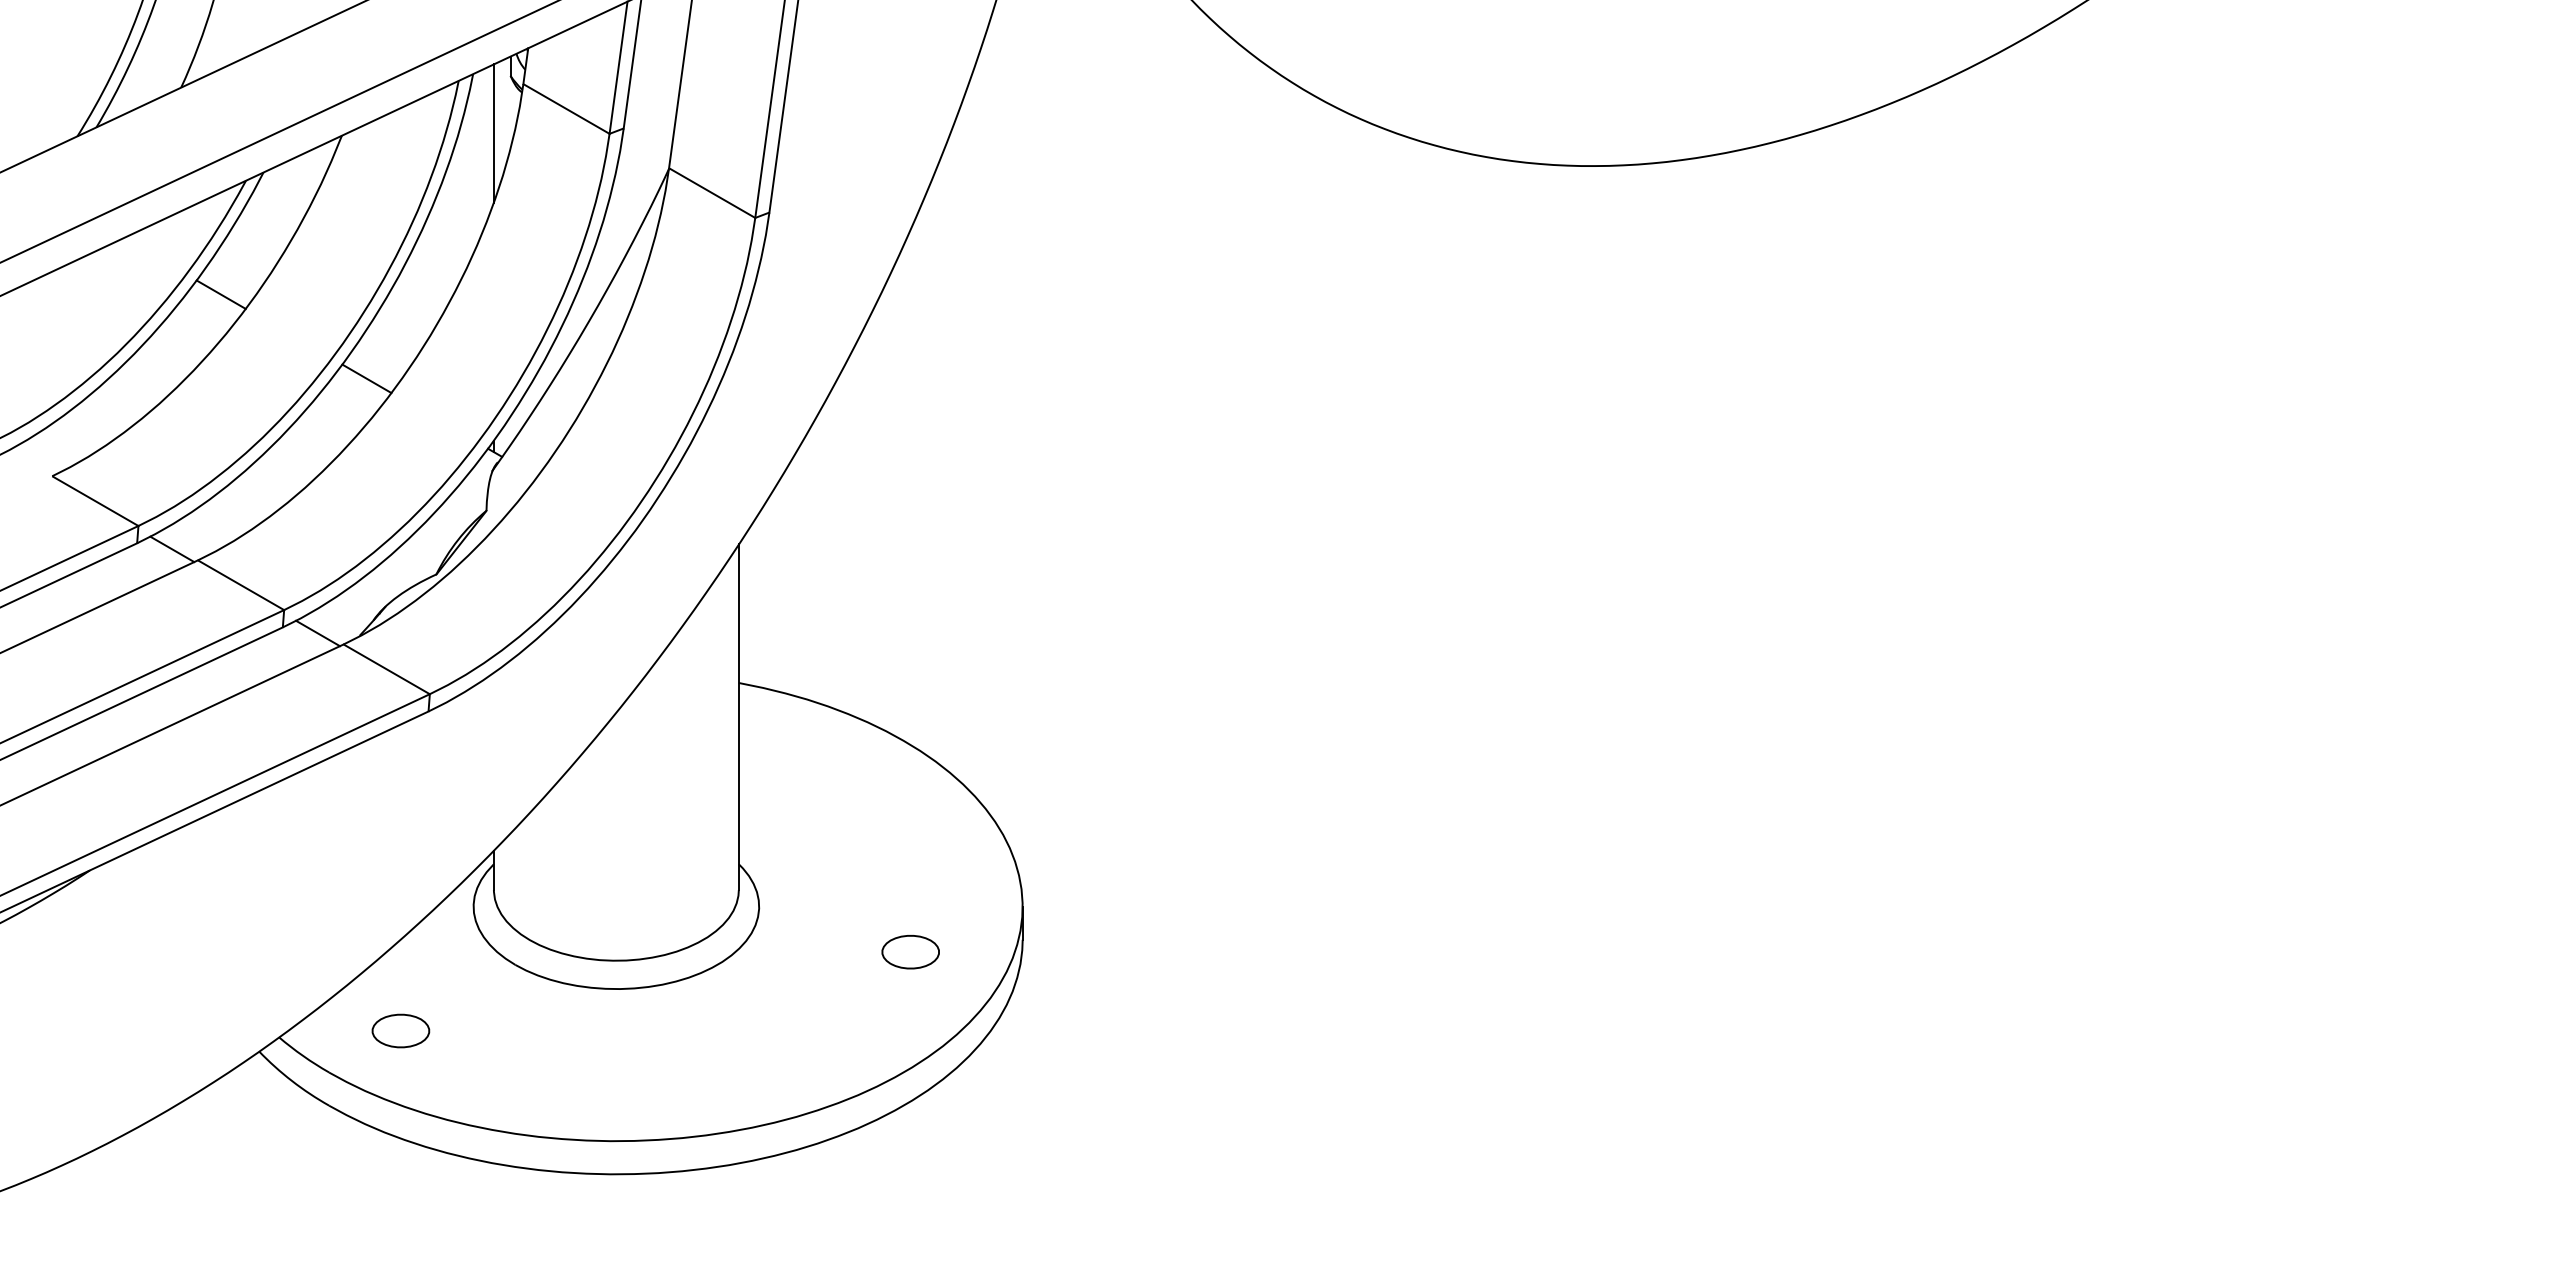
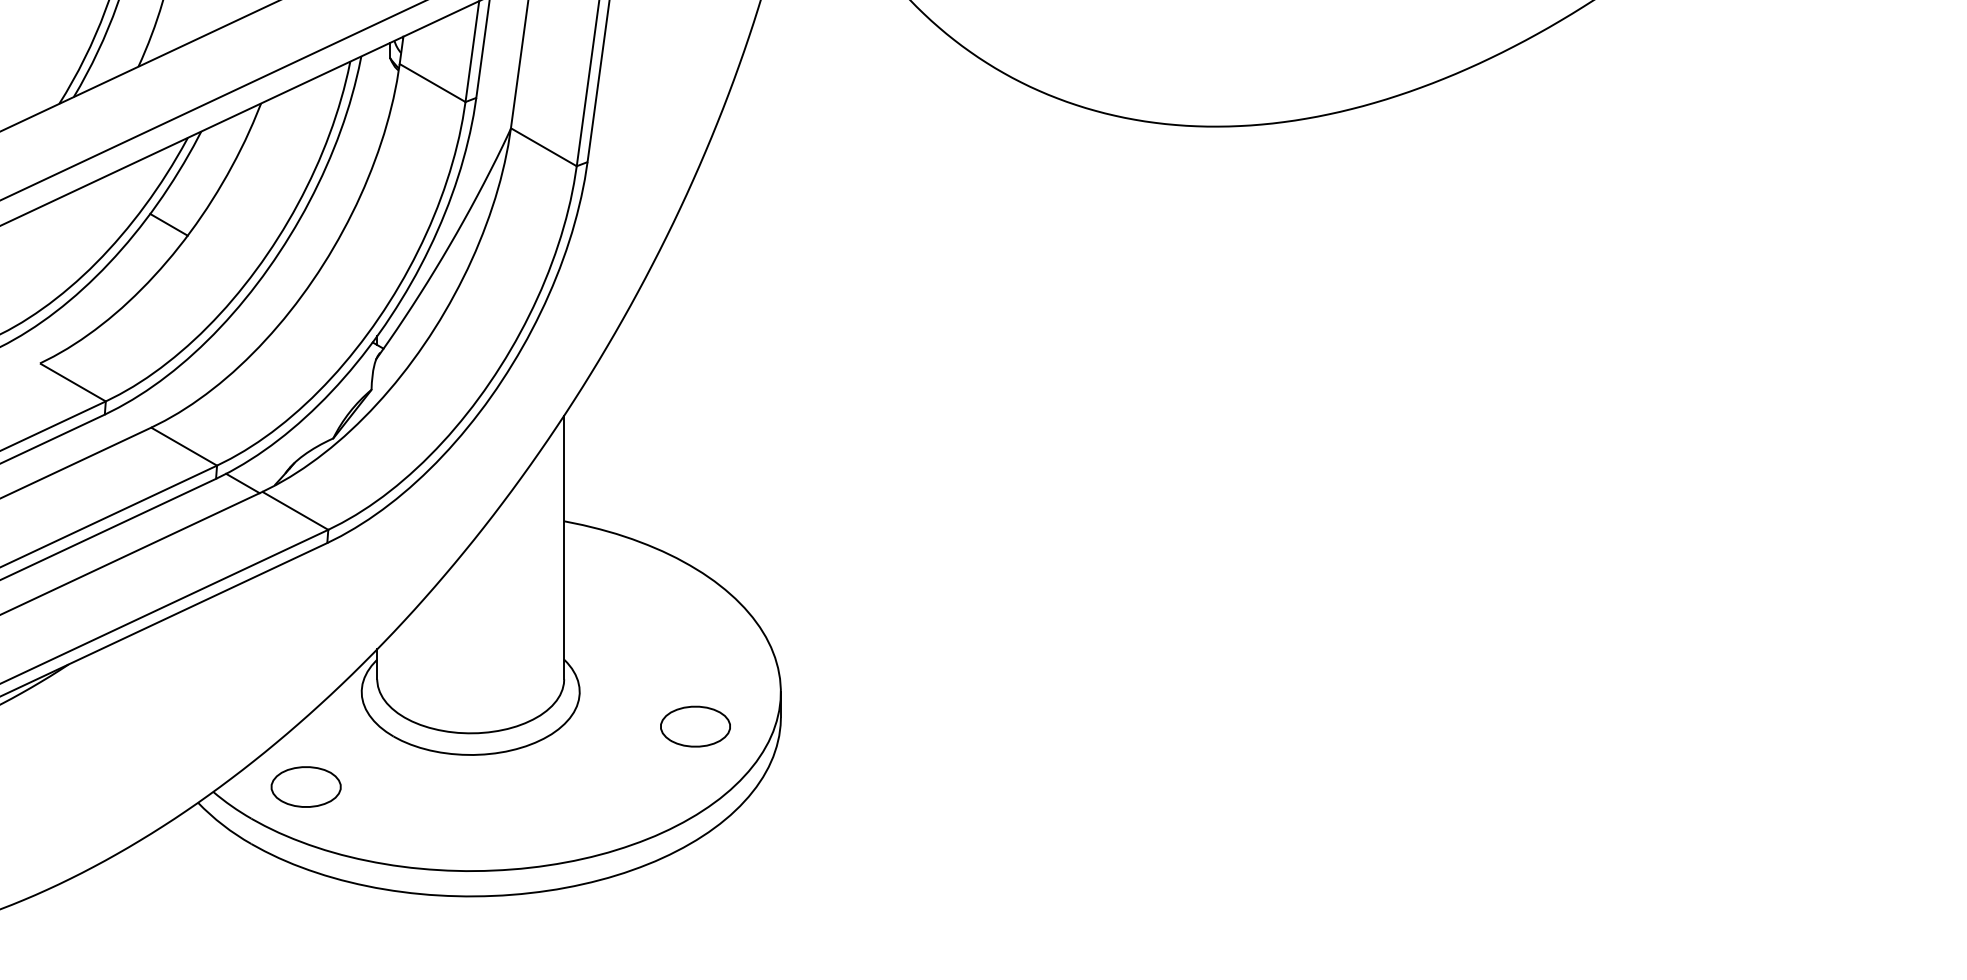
line: (493, 133) -> (376, 101), removed
line: (366, 378) -> (279, 288), removed
line: (172, 549) -> (131, 419), removed
part: (910, 952) -> (695, 727), size x1.6
part: (400, 1030) -> (305, 786), size x1.6

